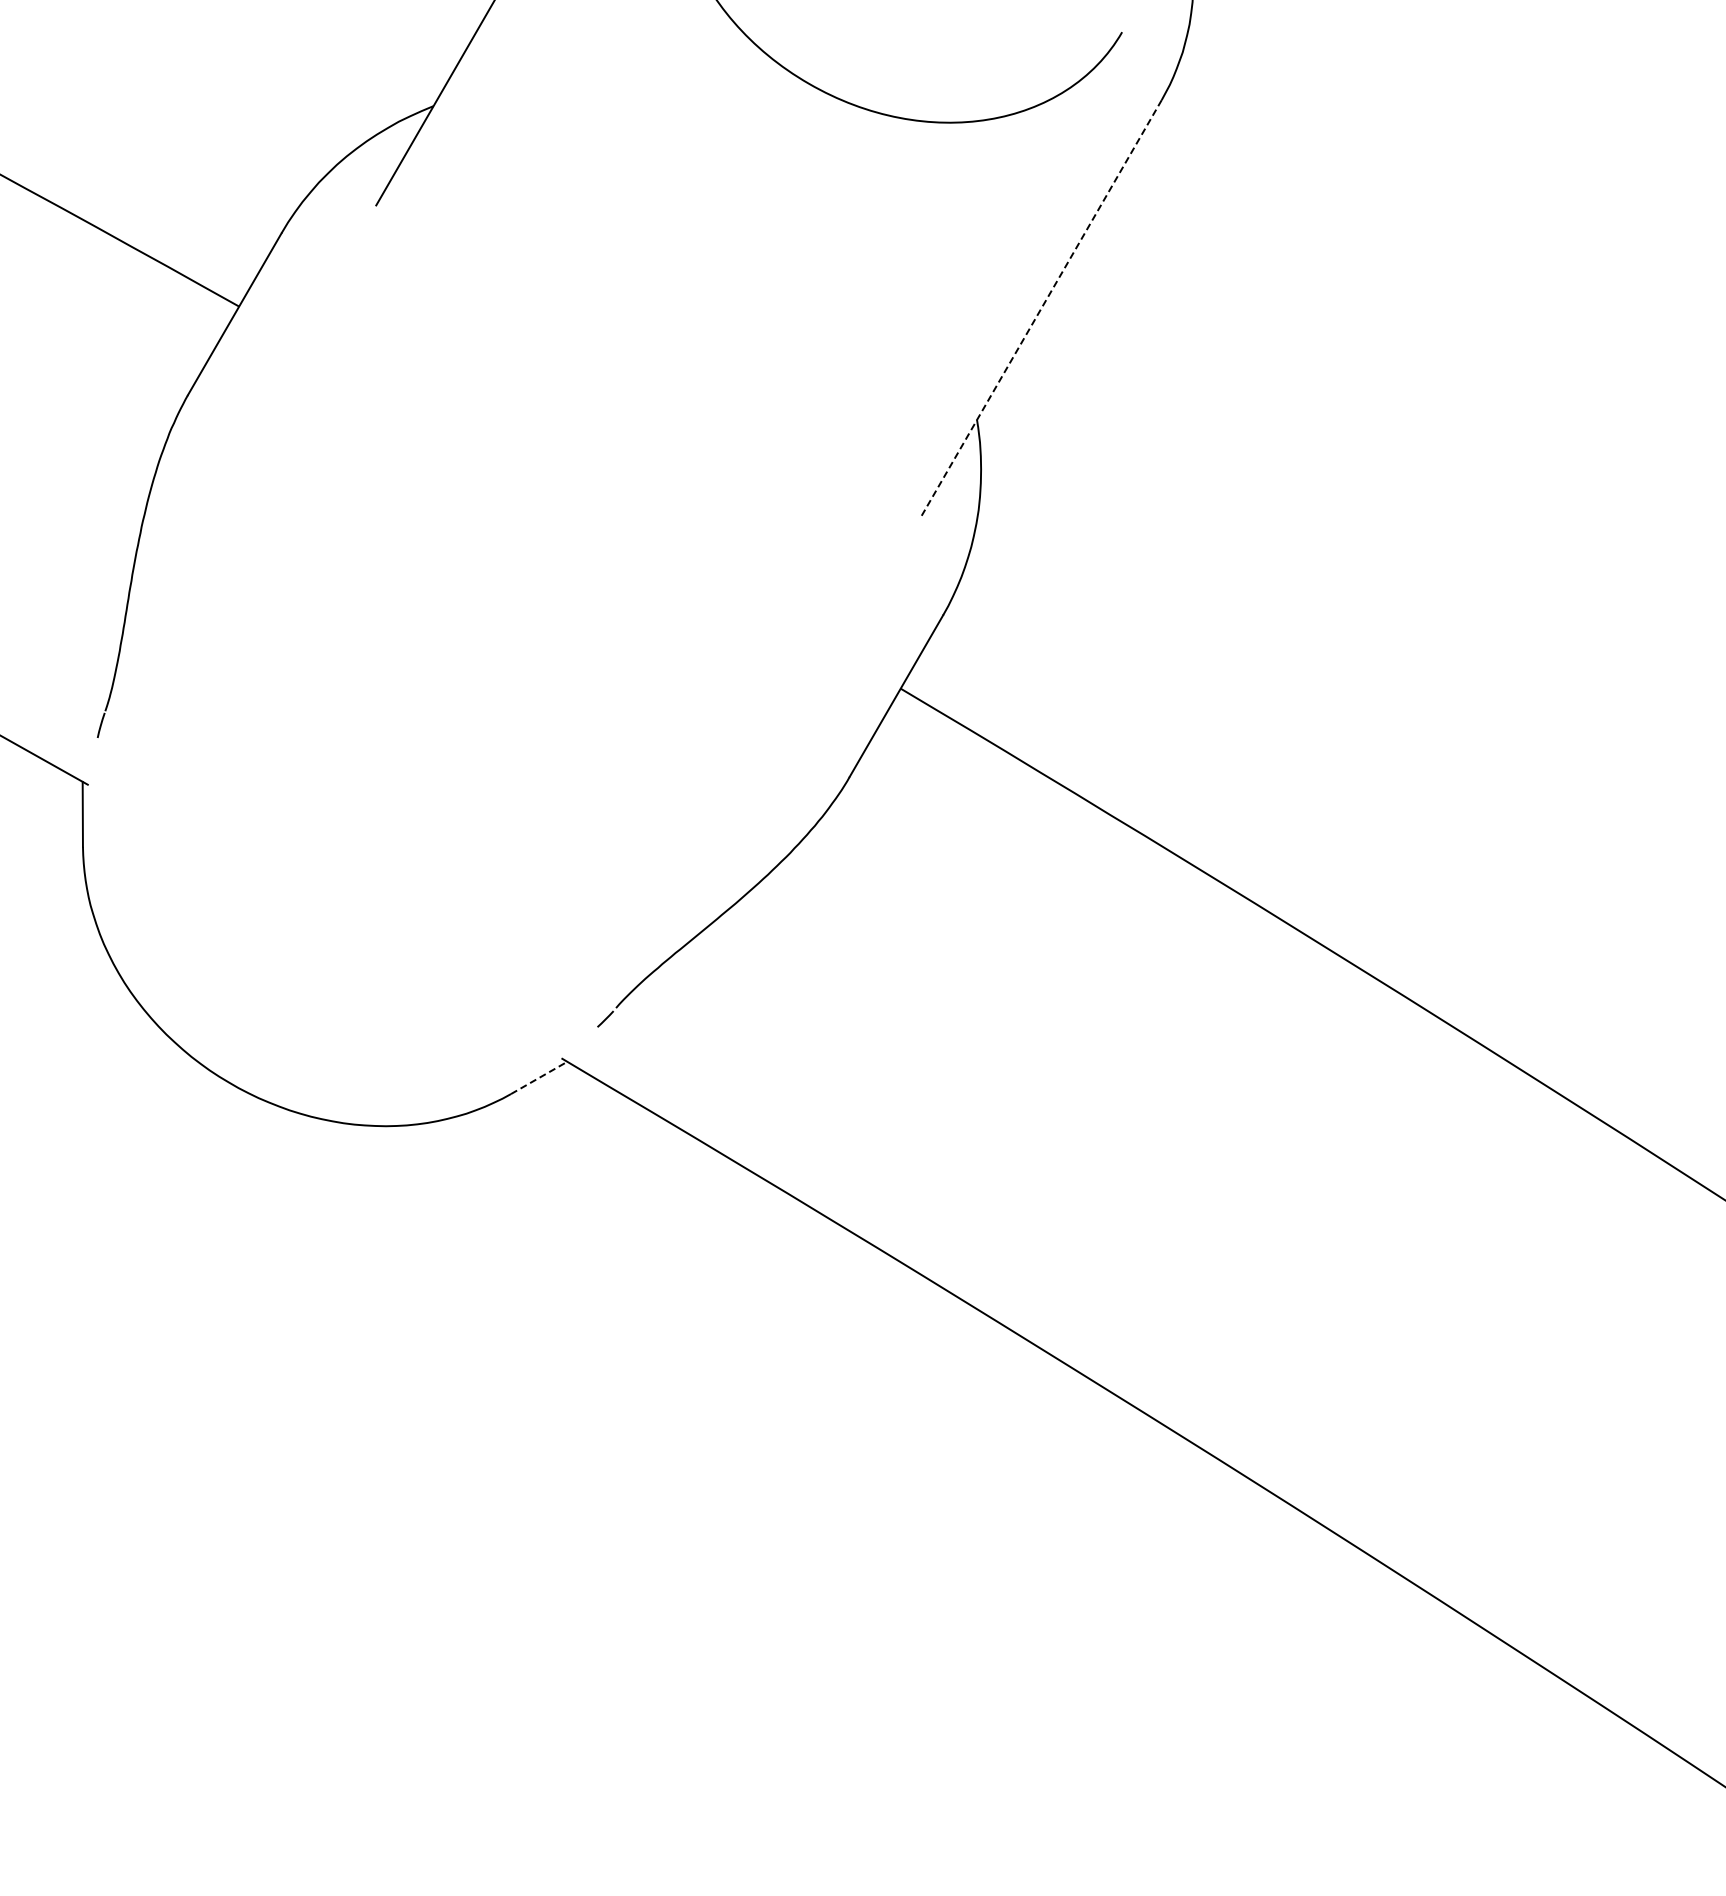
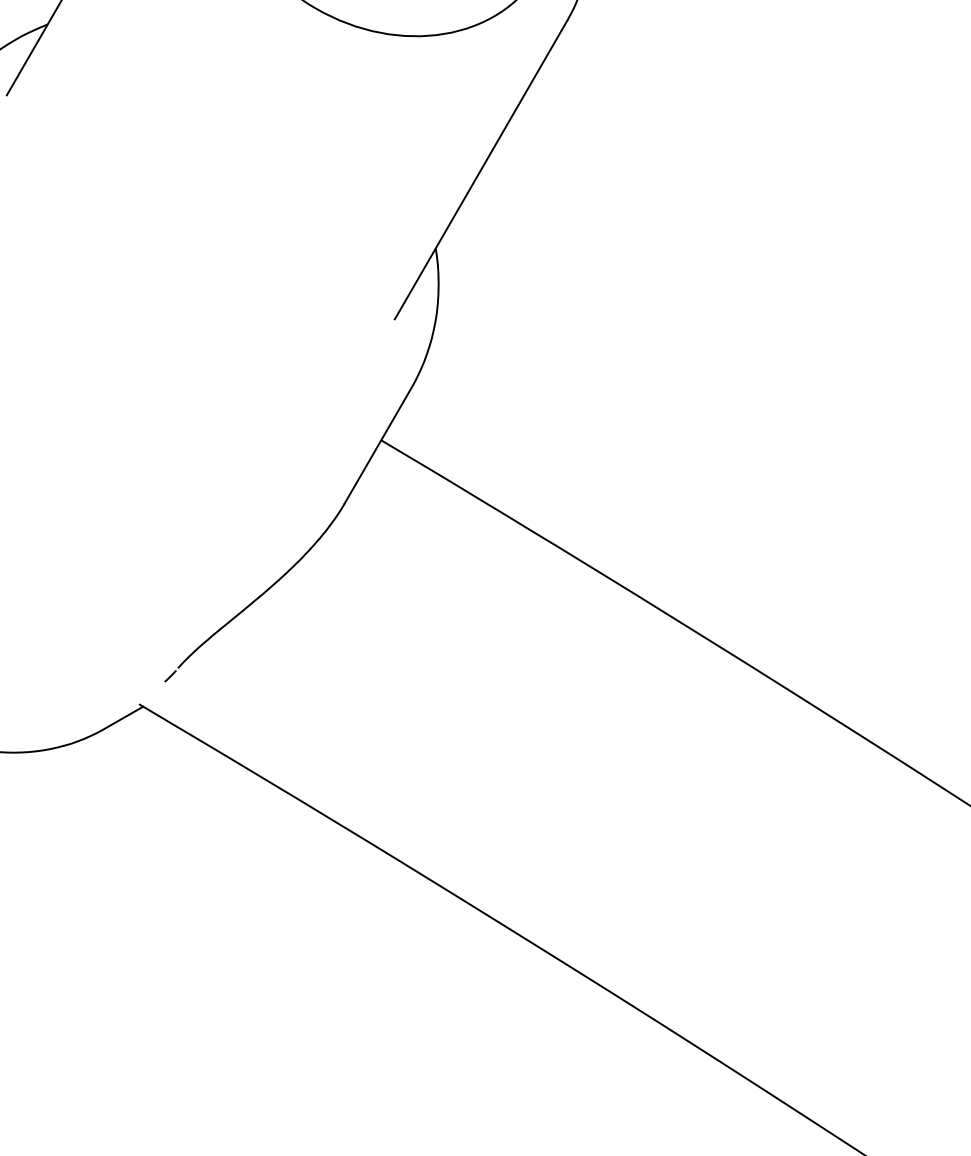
line: (1040, 309) -> (481, 169), dashed -> solid
line: (539, 1077) -> (123, 717), dashed -> solid

